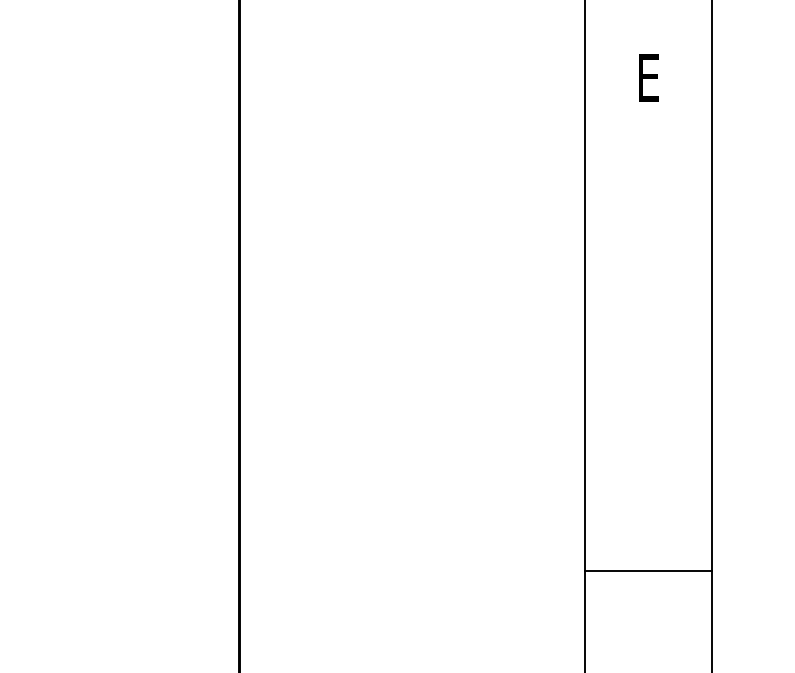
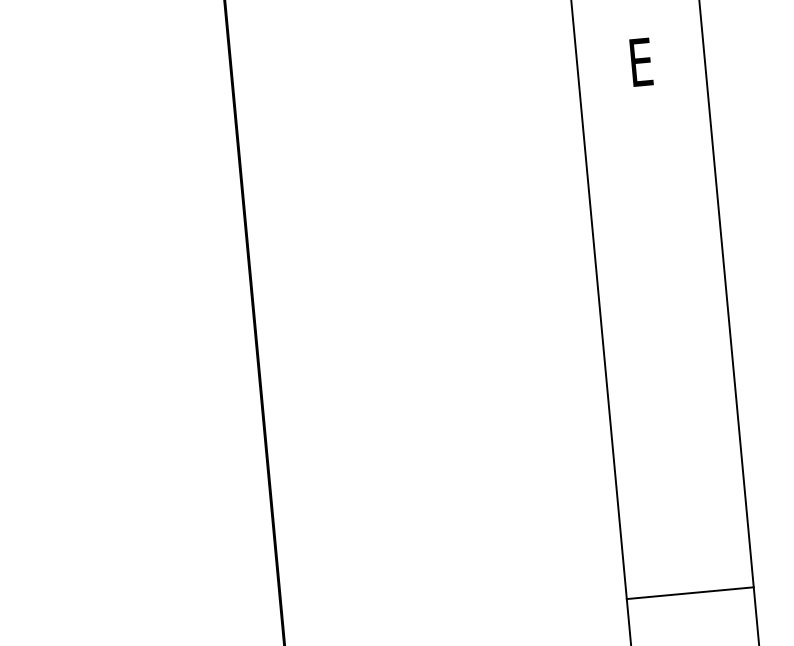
line: (648, 571) -> (690, 593), moved

